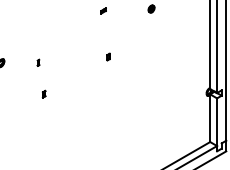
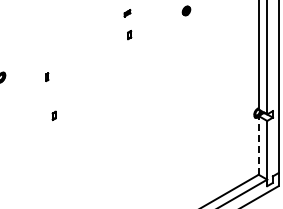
part: (108, 57) -> (129, 35), moved
line: (210, 117) -> (258, 144), solid -> dashed

